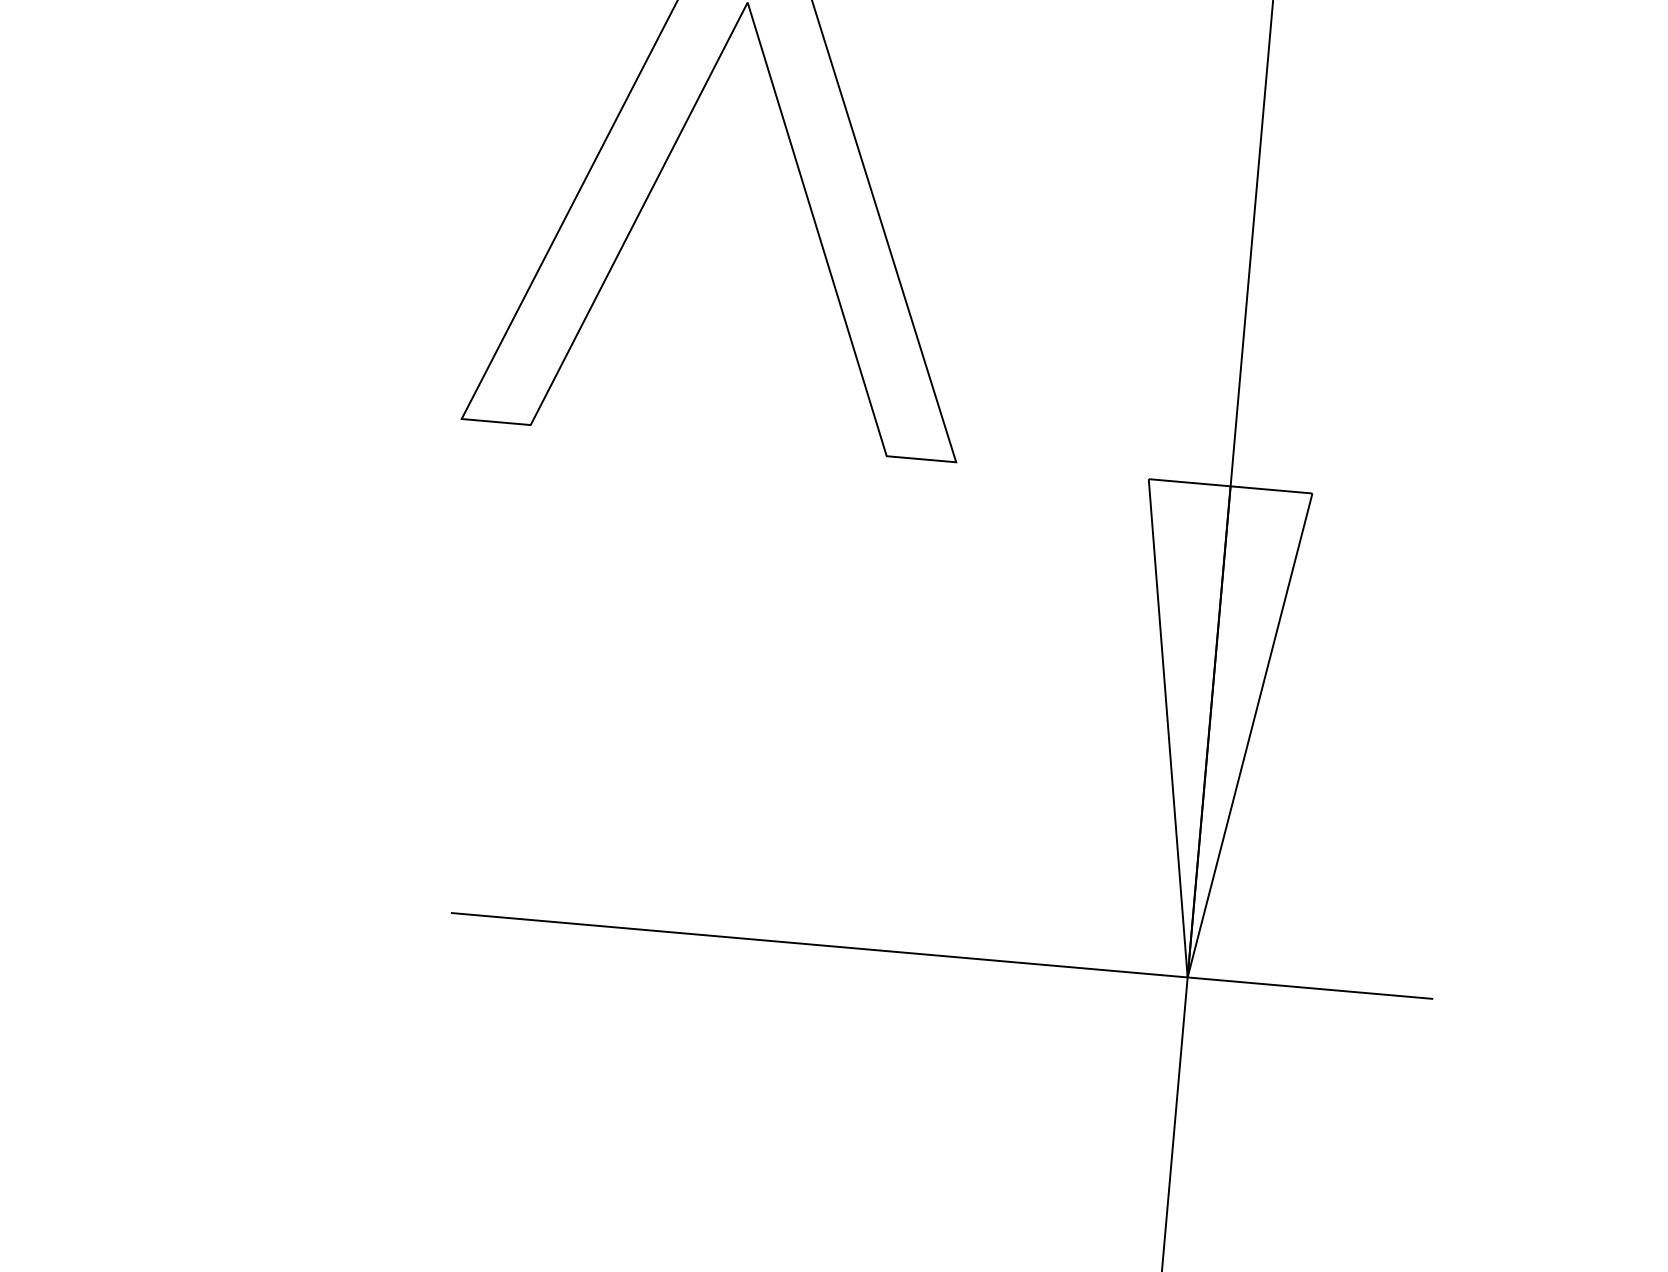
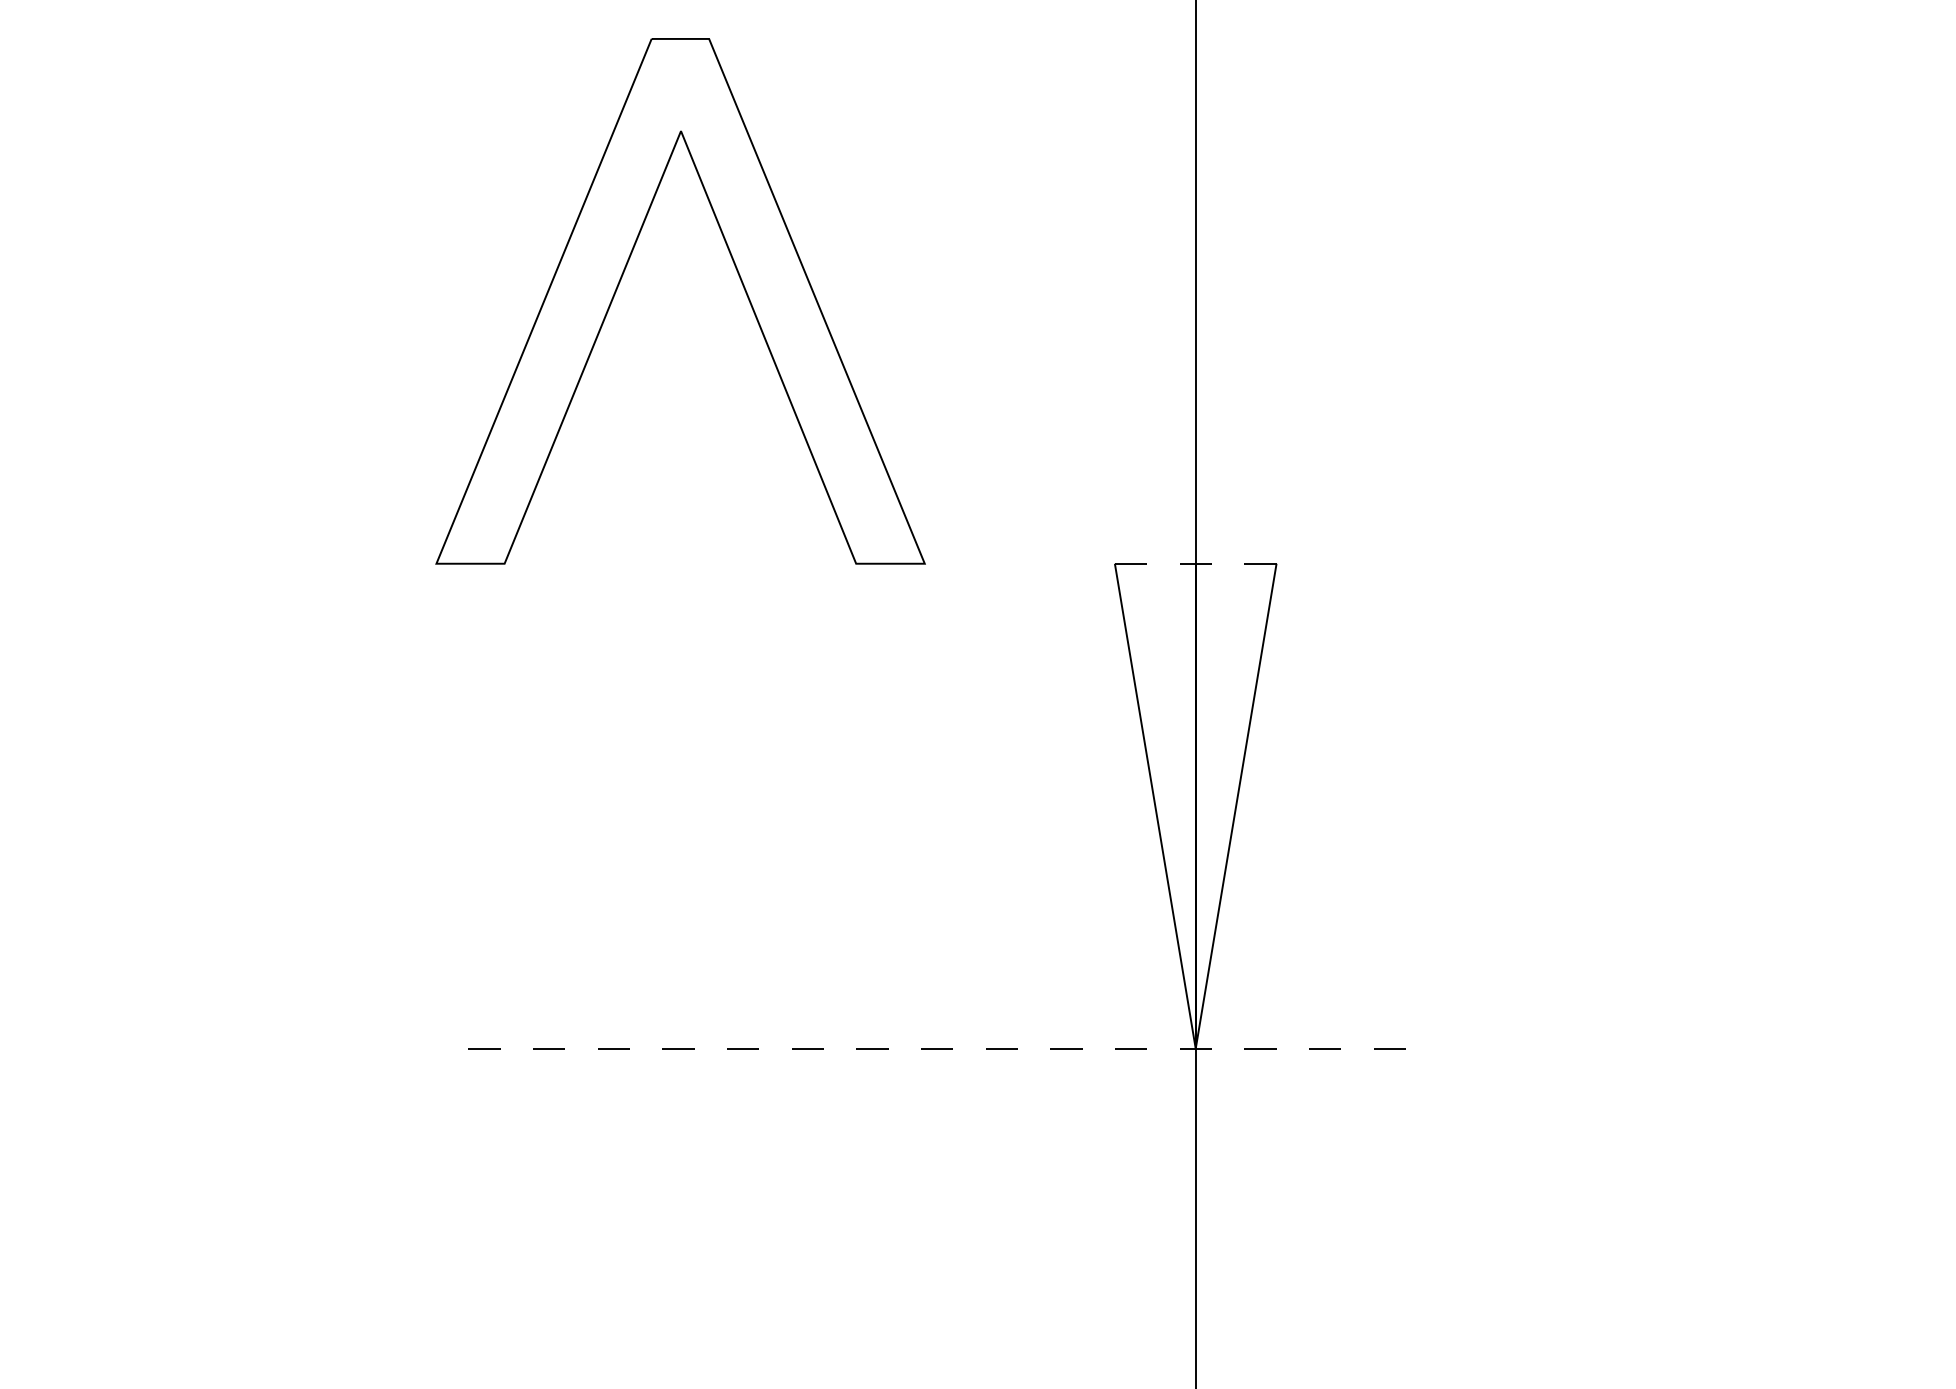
line: (1230, 486) -> (1195, 563), solid -> dashed
line: (942, 955) -> (953, 1048), solid -> dashed

